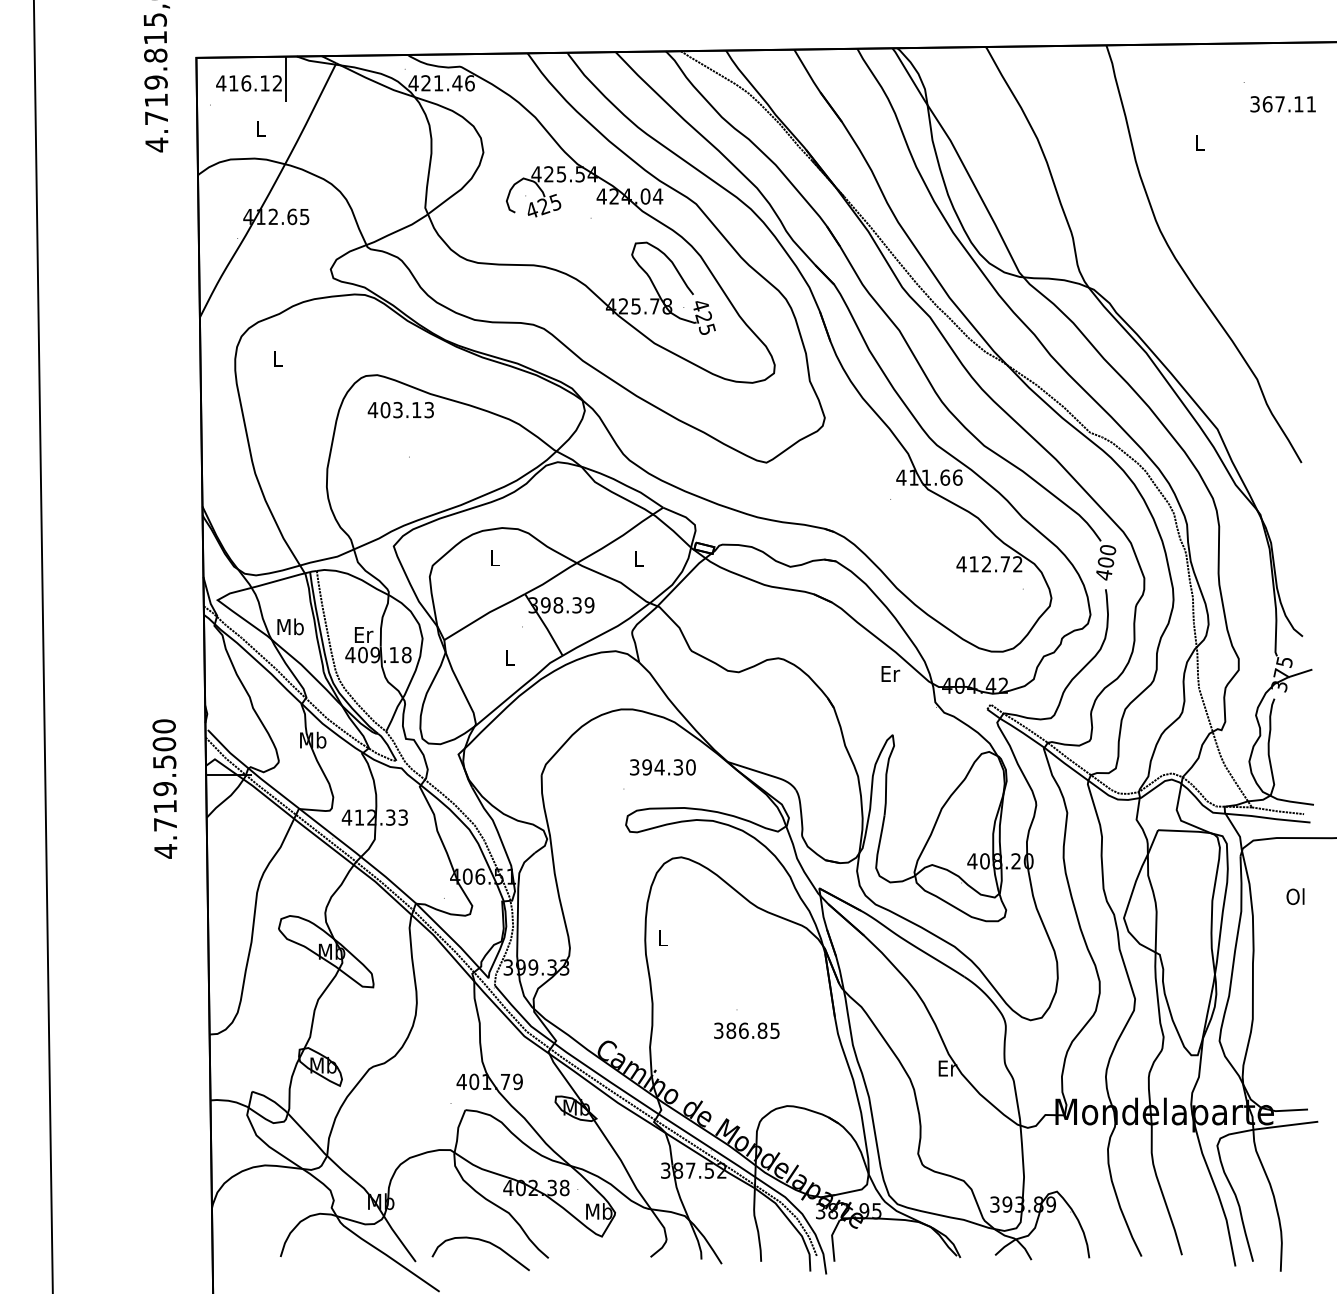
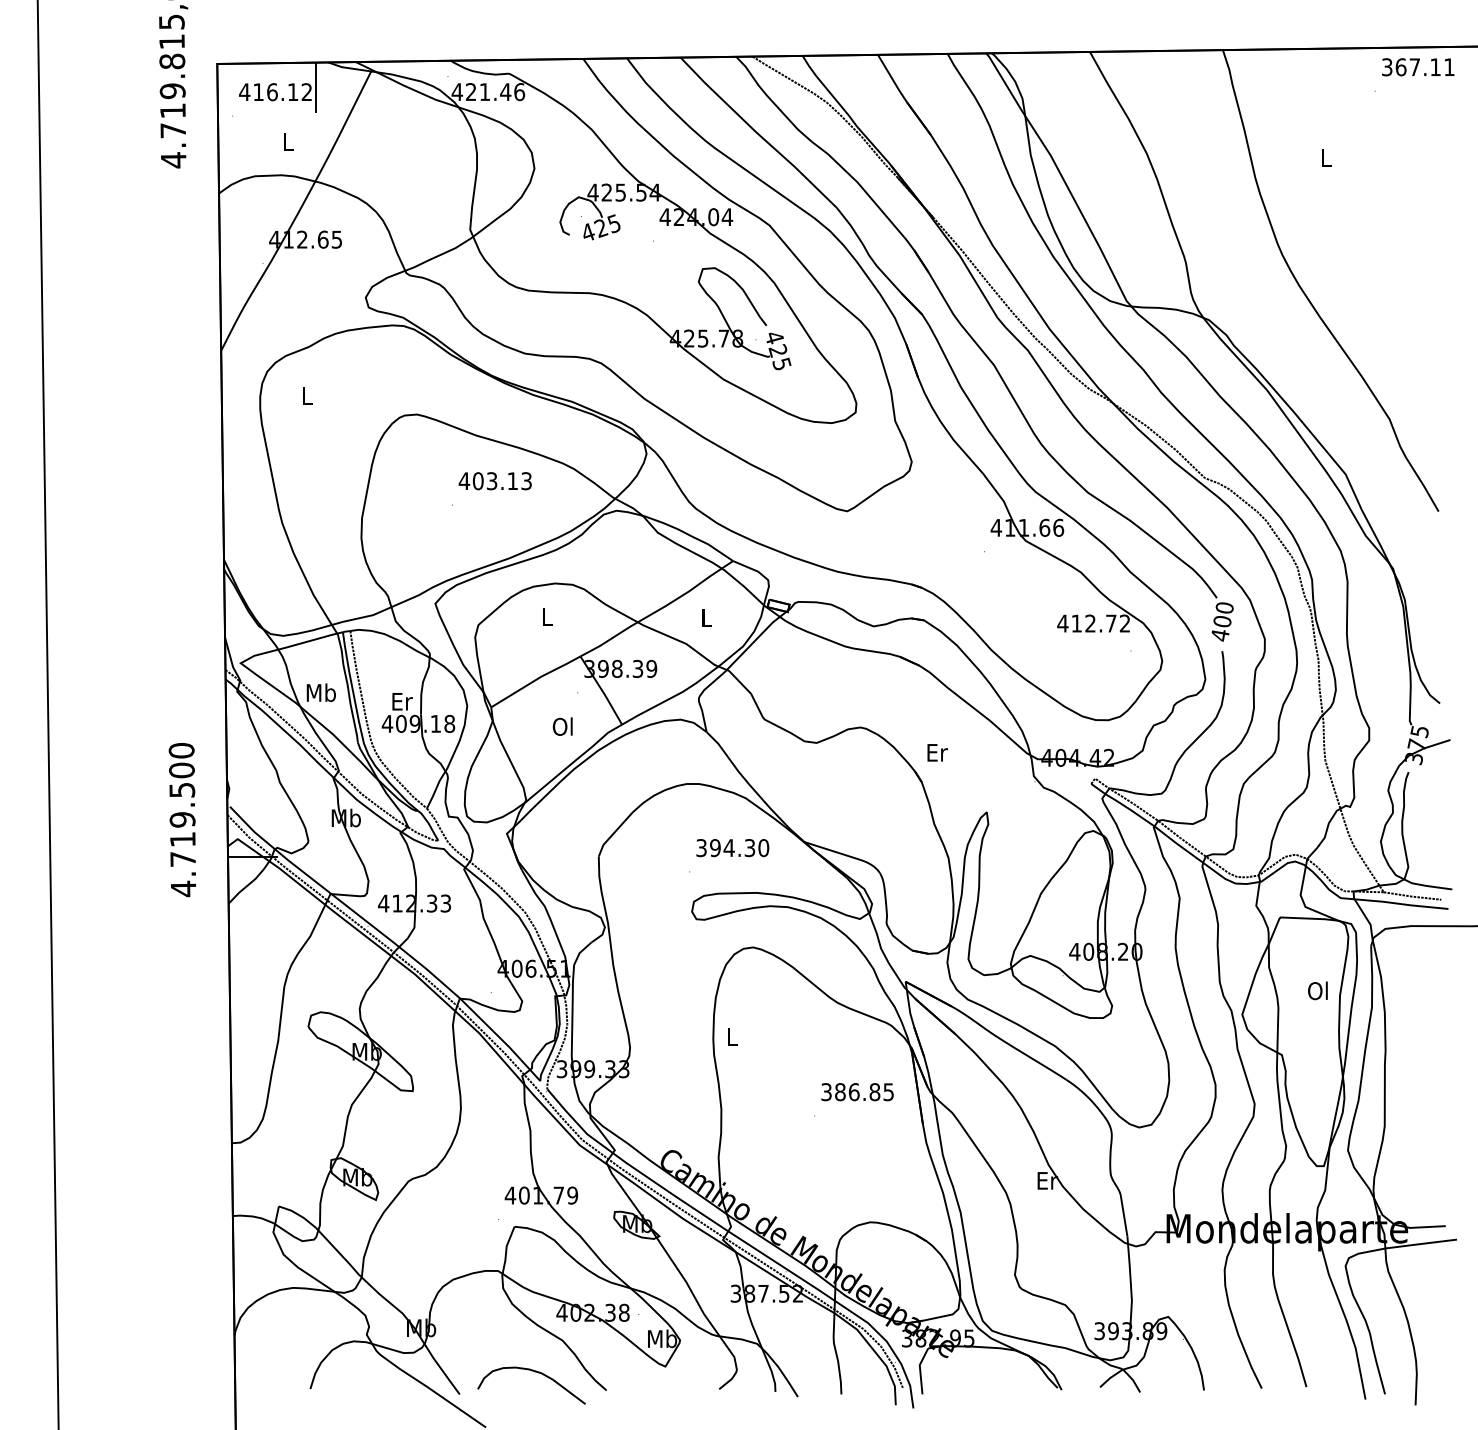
text: (1283, 104) -> (1418, 67), moved
text: (400, 410) -> (494, 481), moved
text: (508, 657) -> (562, 726), L -> Ol
text: (890, 673) -> (937, 752), moved
text: (164, 789) -> (181, 820), moved
text: (1295, 896) -> (1317, 990), moved
text: (746, 1031) -> (857, 1092), moved

